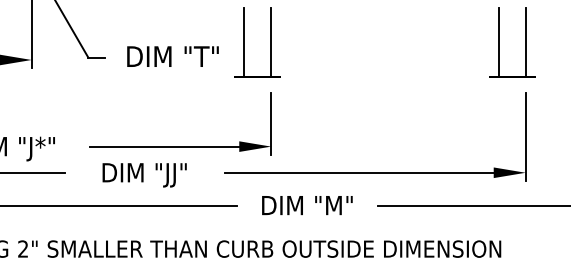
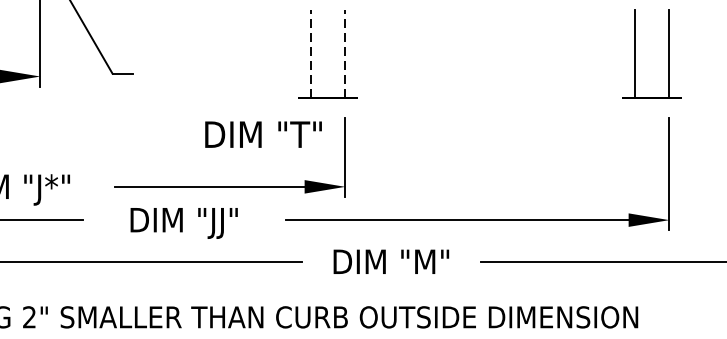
line: (244, 41) -> (311, 52), solid -> dashed
line: (271, 41) -> (345, 52), solid -> dashed
text: (172, 56) -> (262, 134), moved

